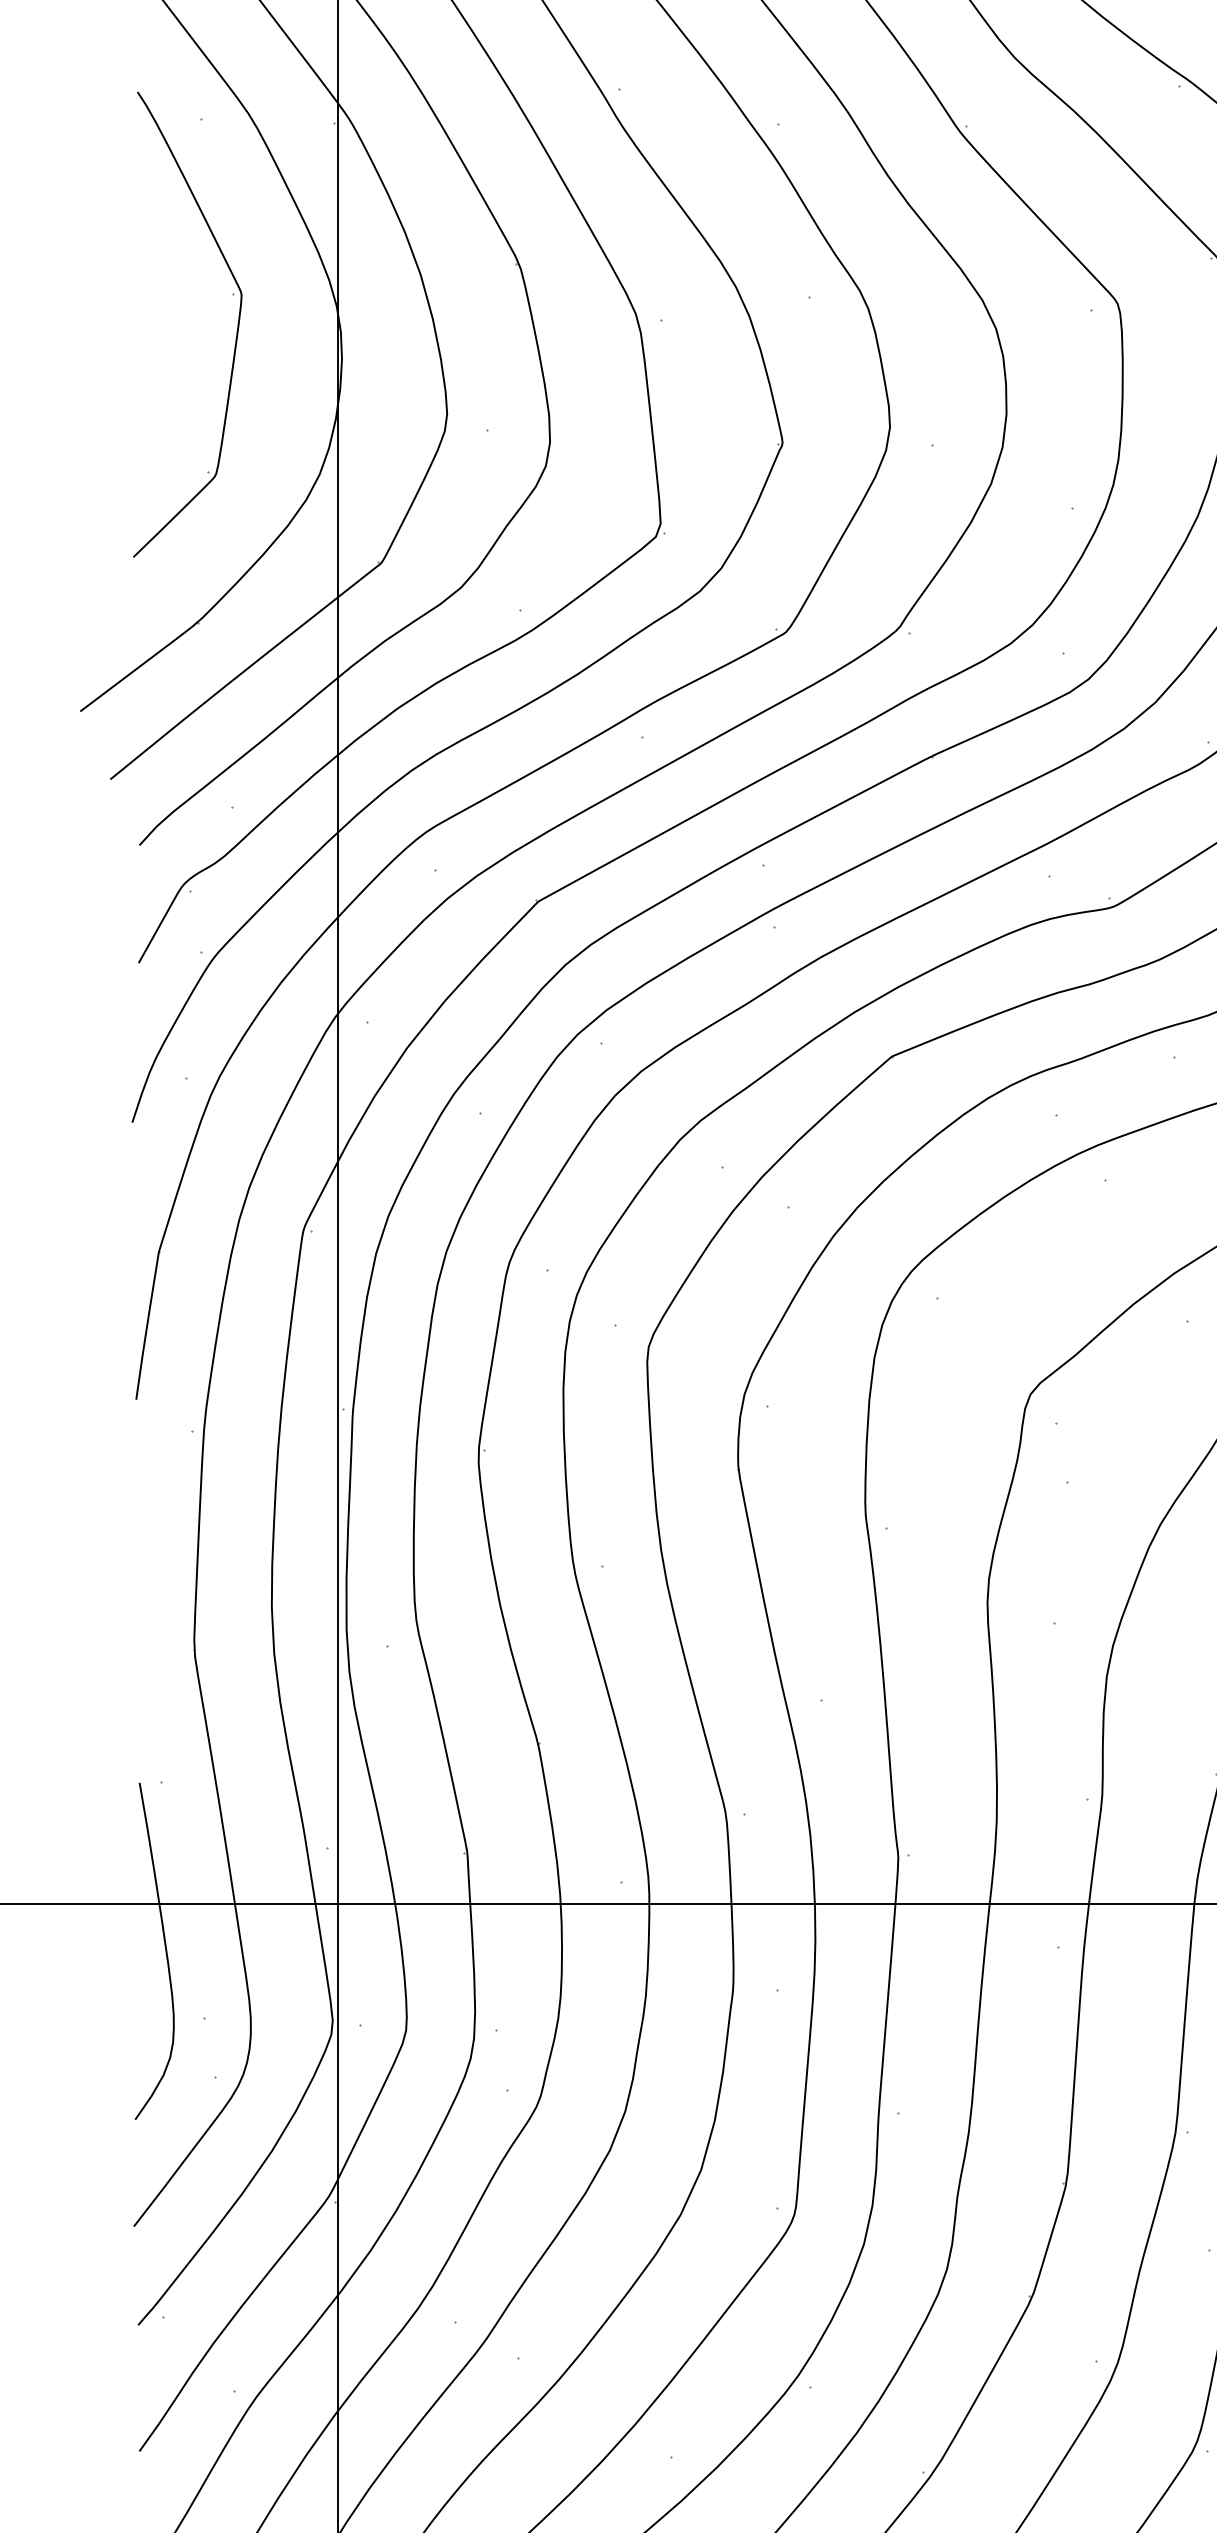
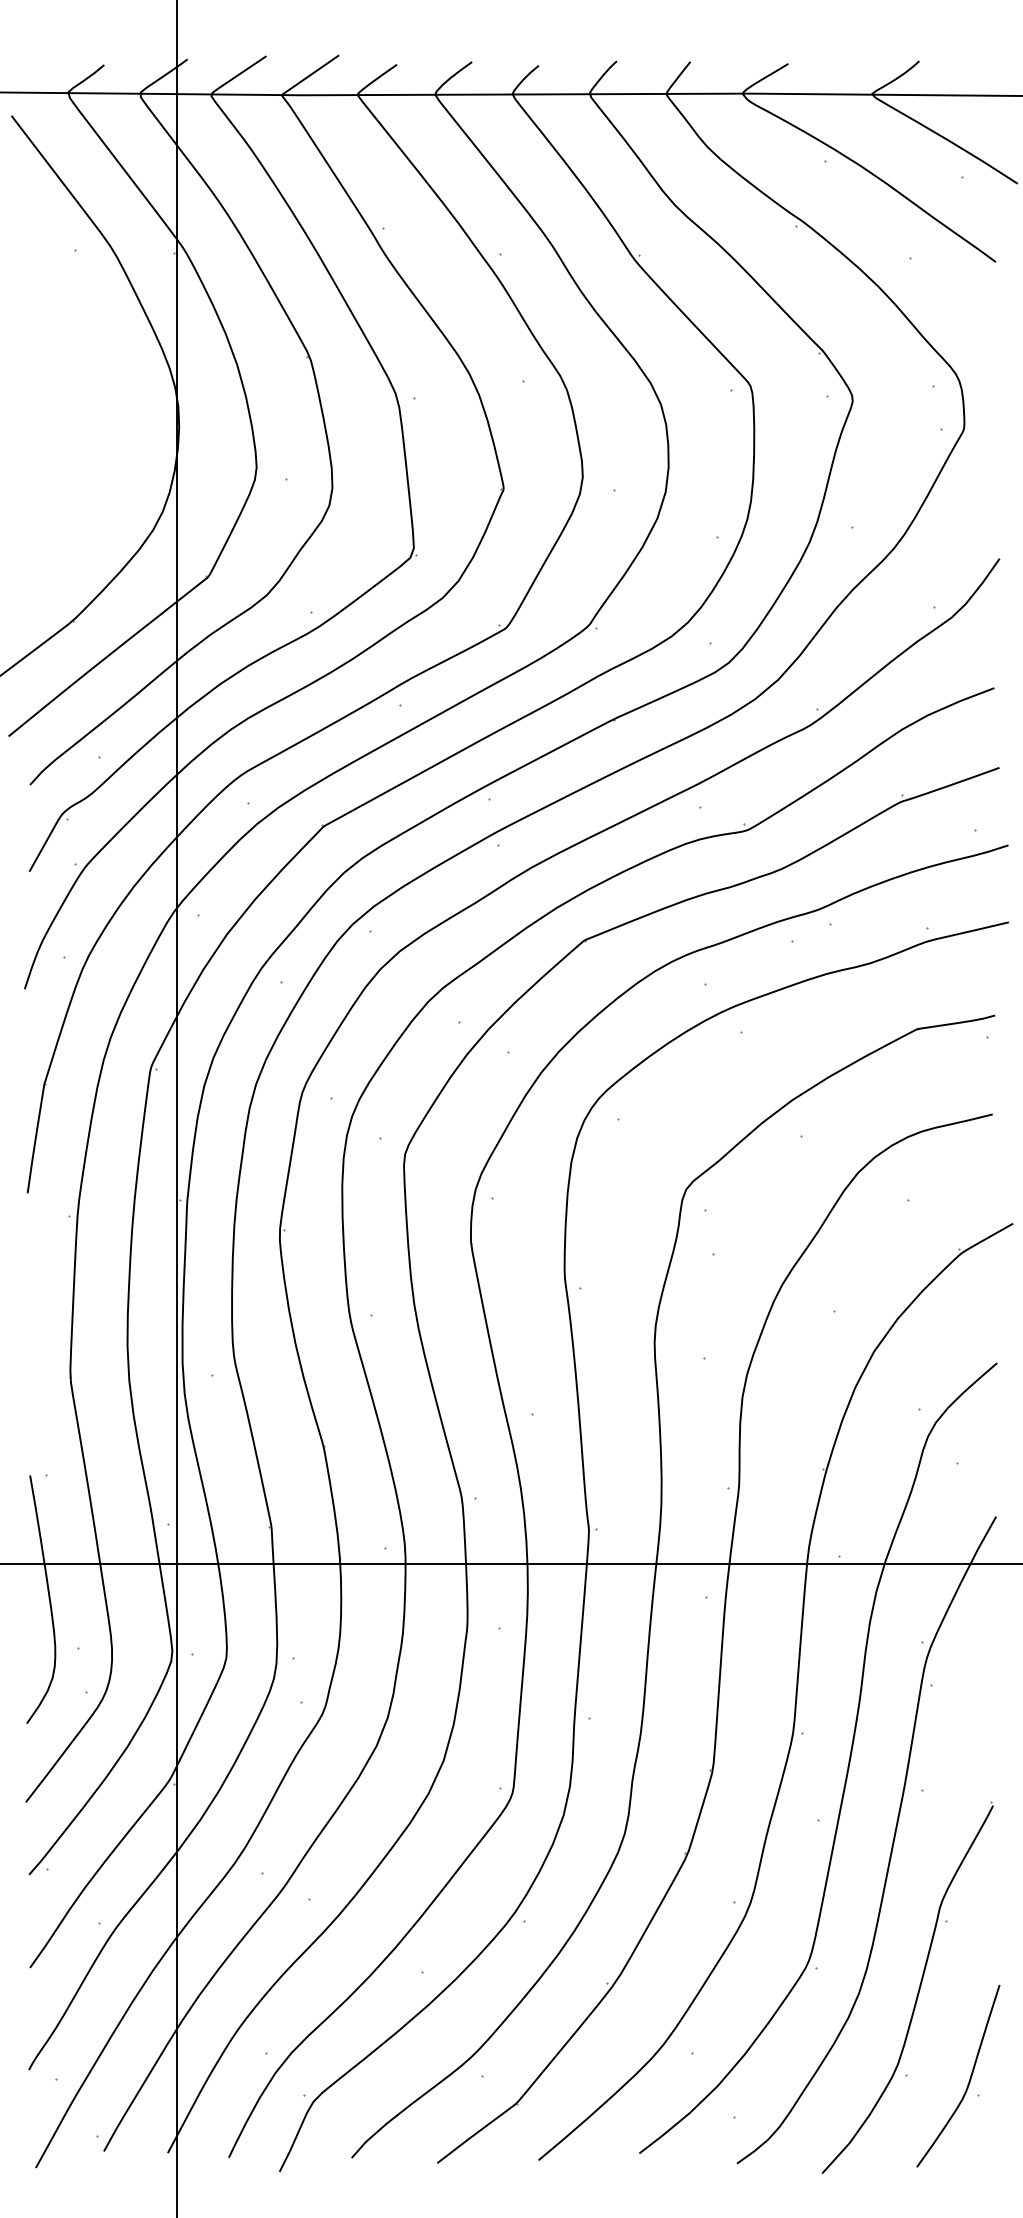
part: (236, 327) -> (101, 403), removed

